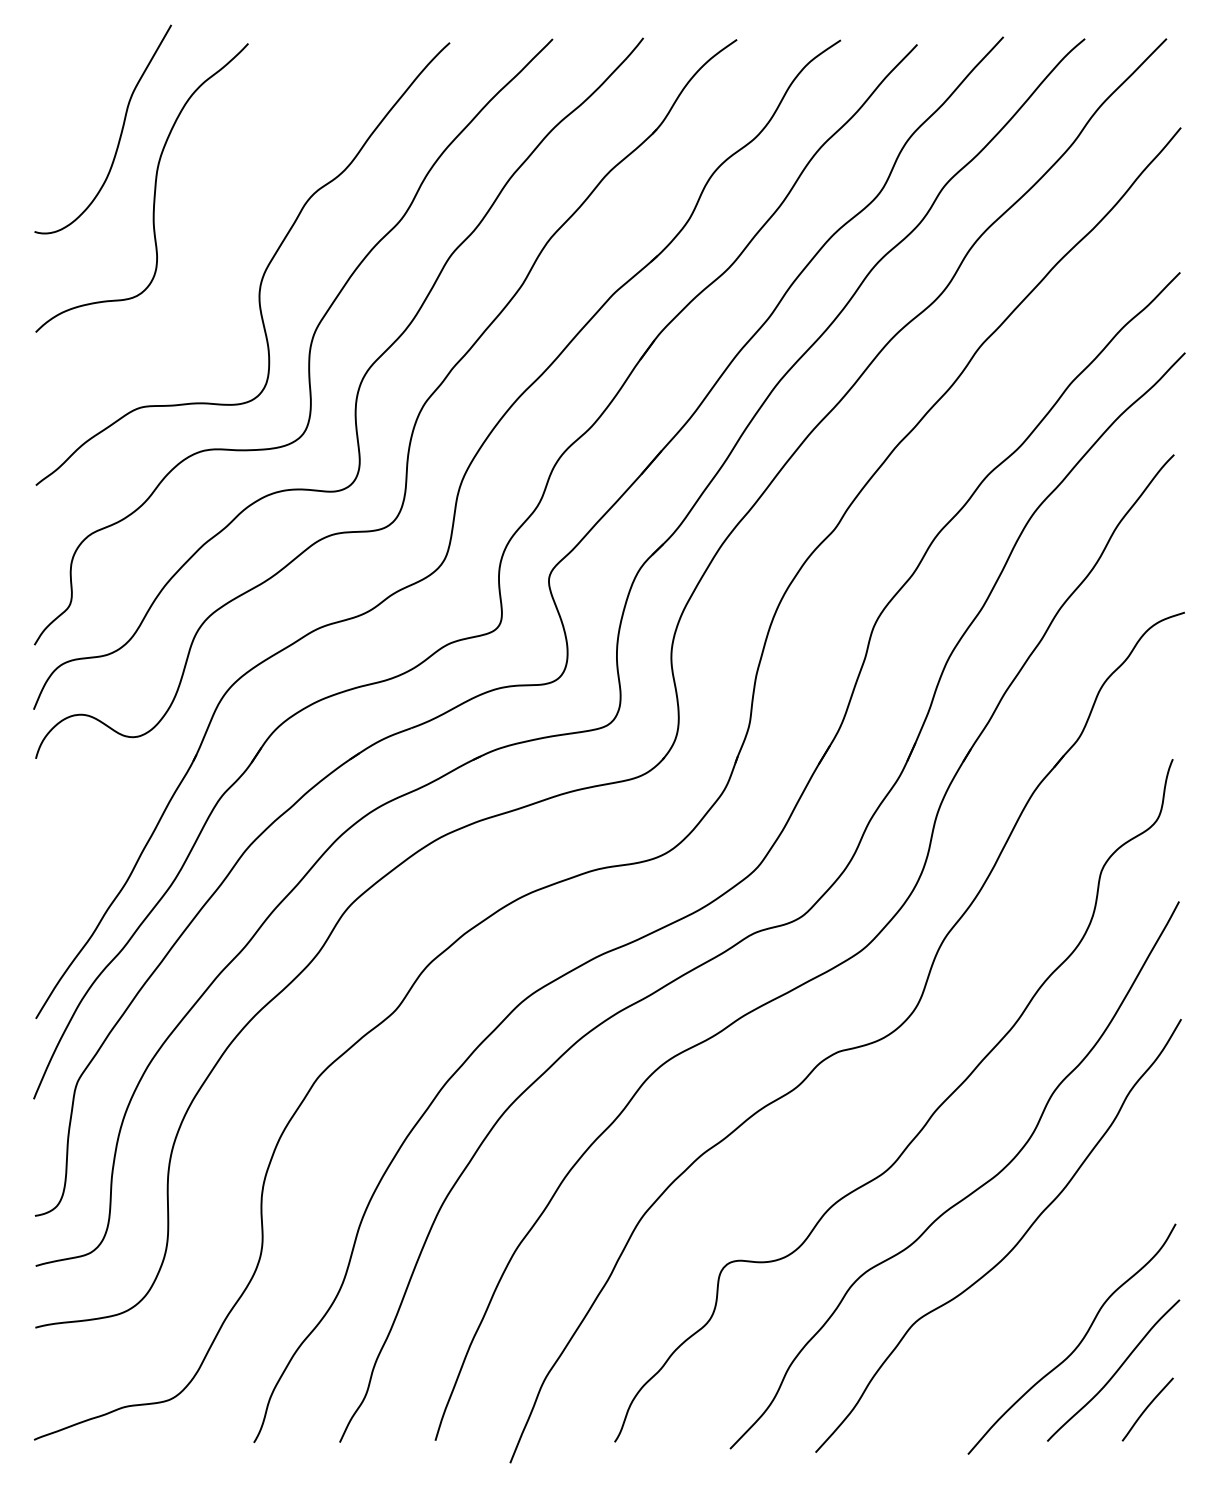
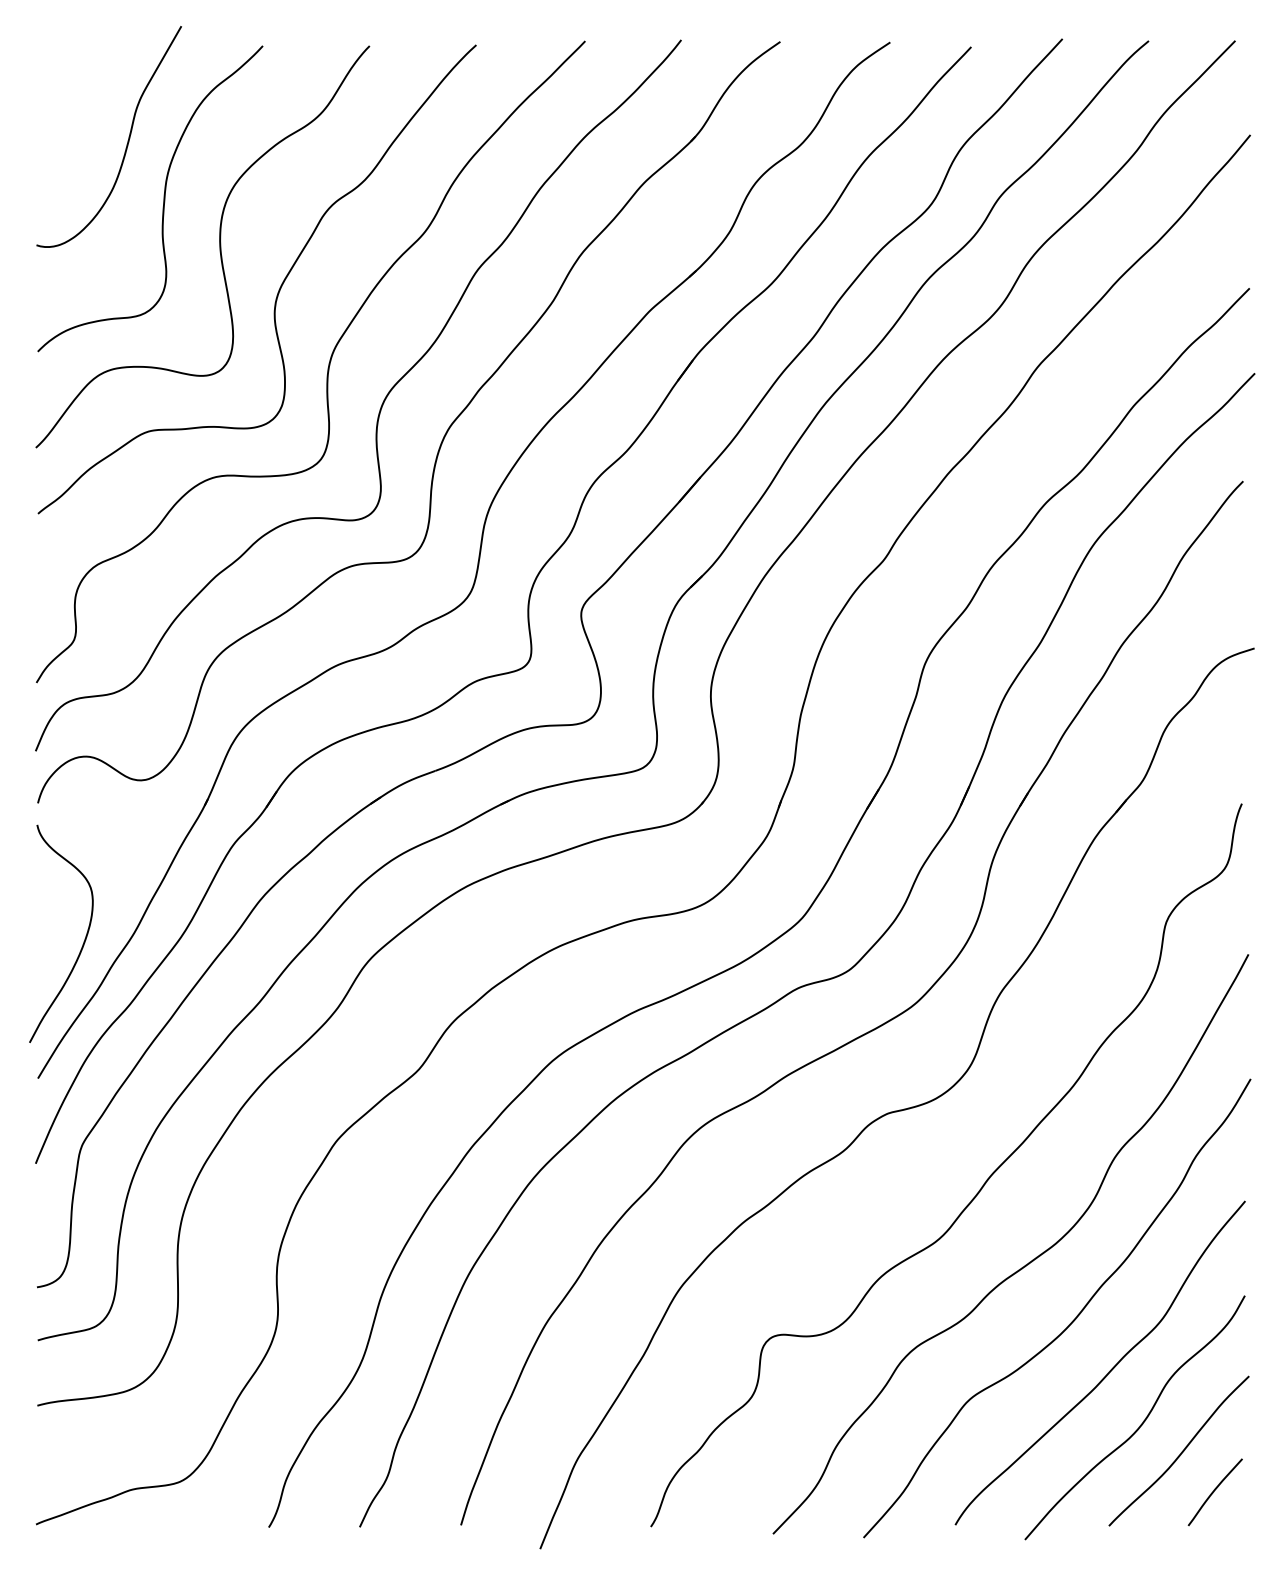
curve: (207, 232) -> (219, 246), added
curve: (78, 889) -> (83, 941), added
curve: (1046, 1295) -> (1108, 1371), added

